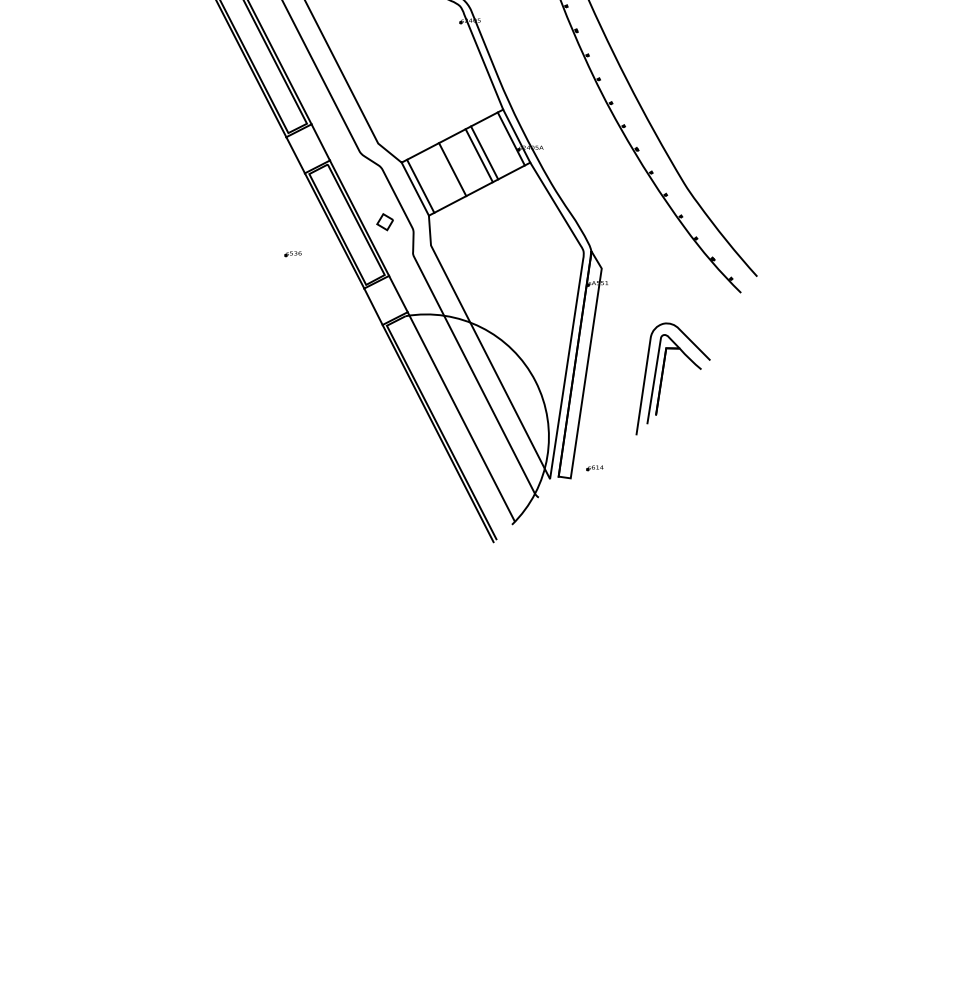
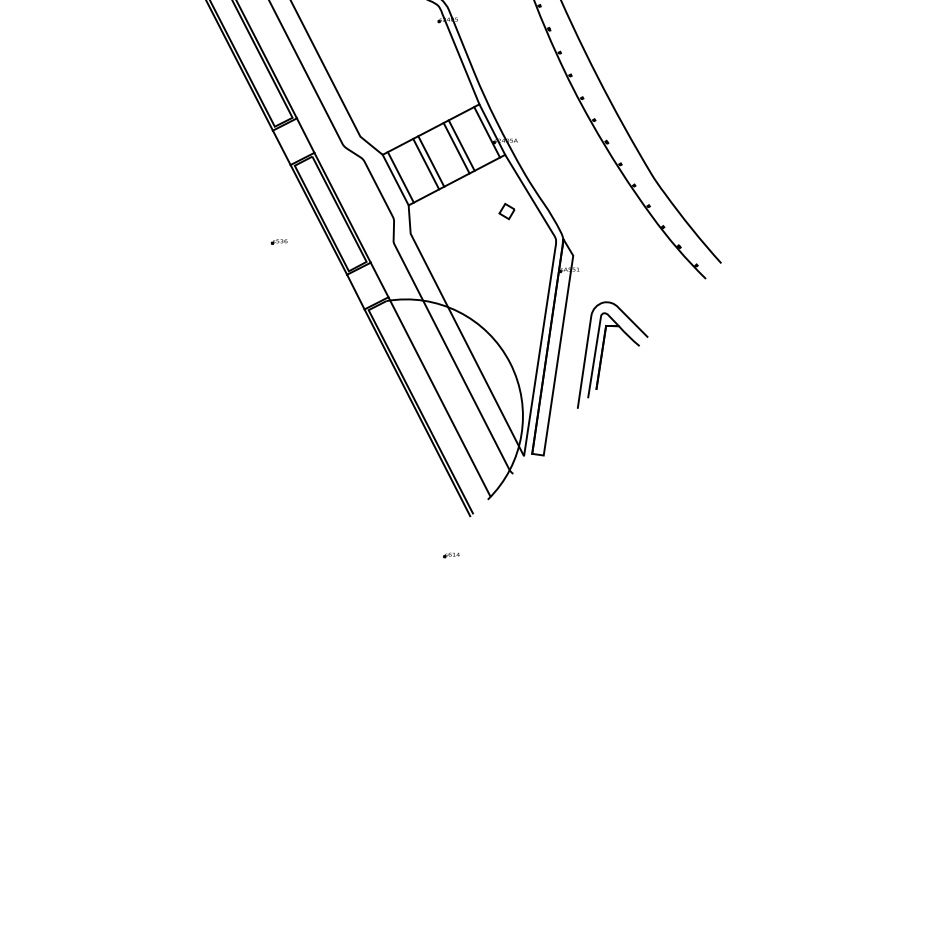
line: (446, 171) -> (425, 163), added
part: (384, 222) -> (506, 211), moved
part: (663, 375) -> (603, 351), moved
part: (594, 468) -> (451, 555), moved

